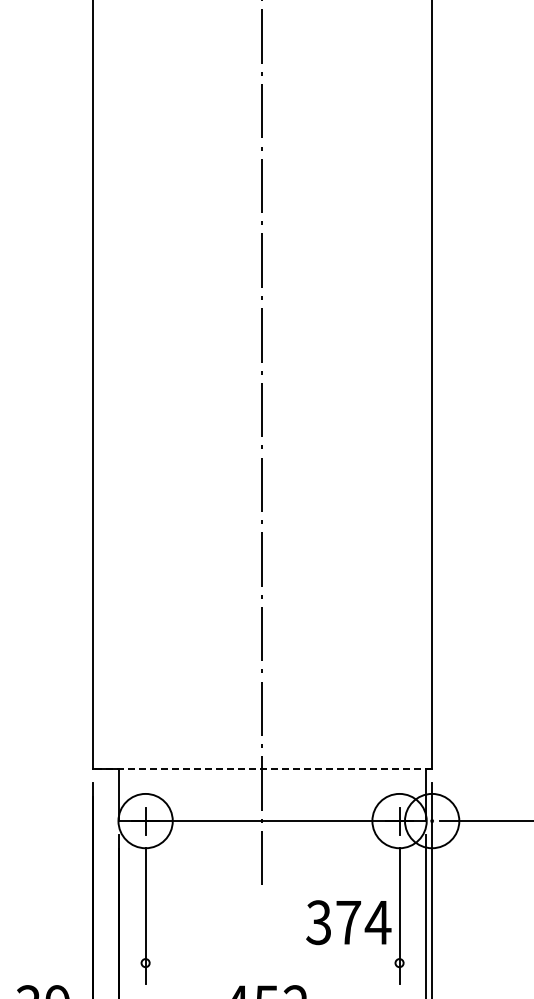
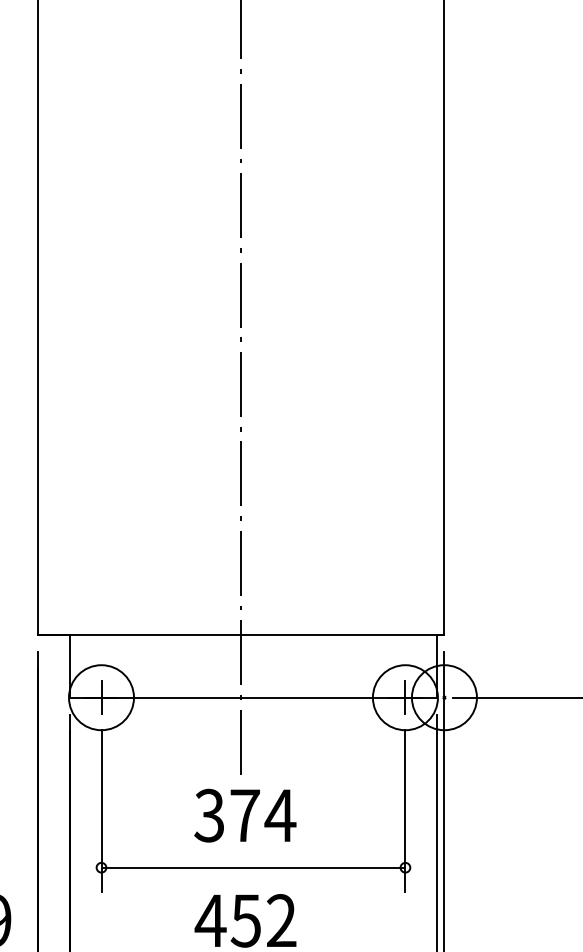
line: (262, 768) -> (241, 634), dashed -> solid
text: (348, 922) -> (244, 815), moved
line: (272, 963) -> (253, 868), added

